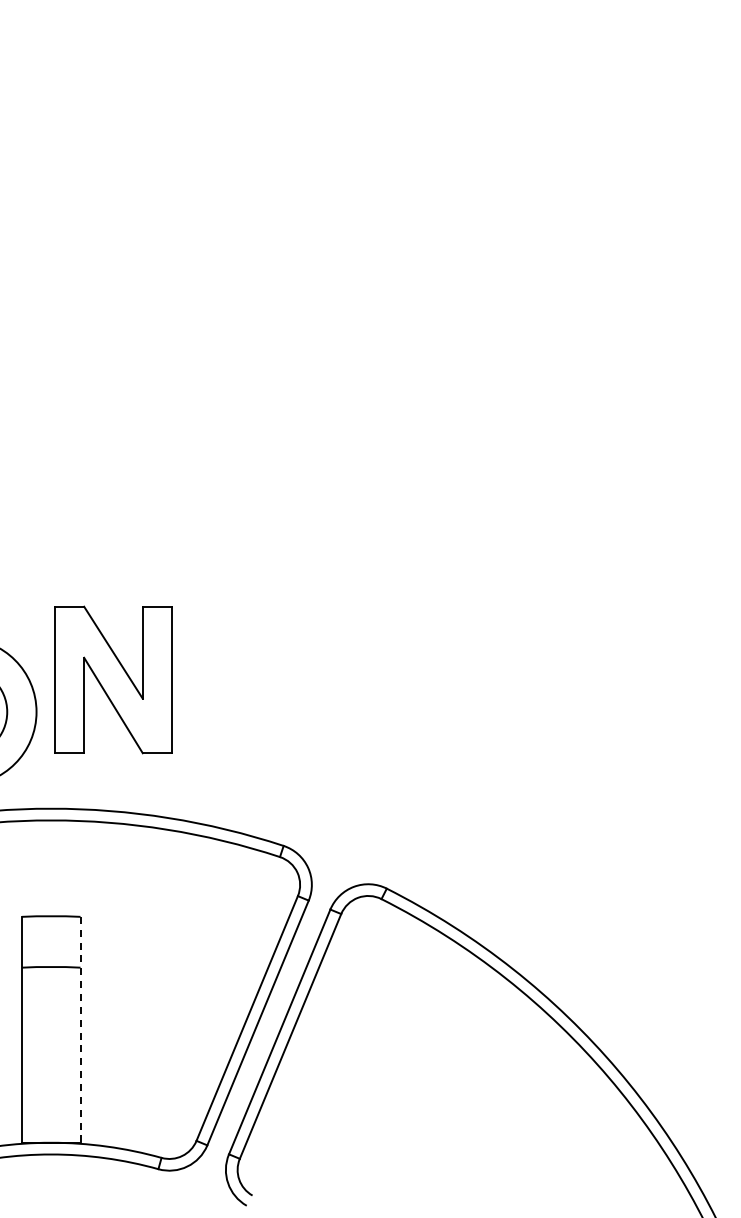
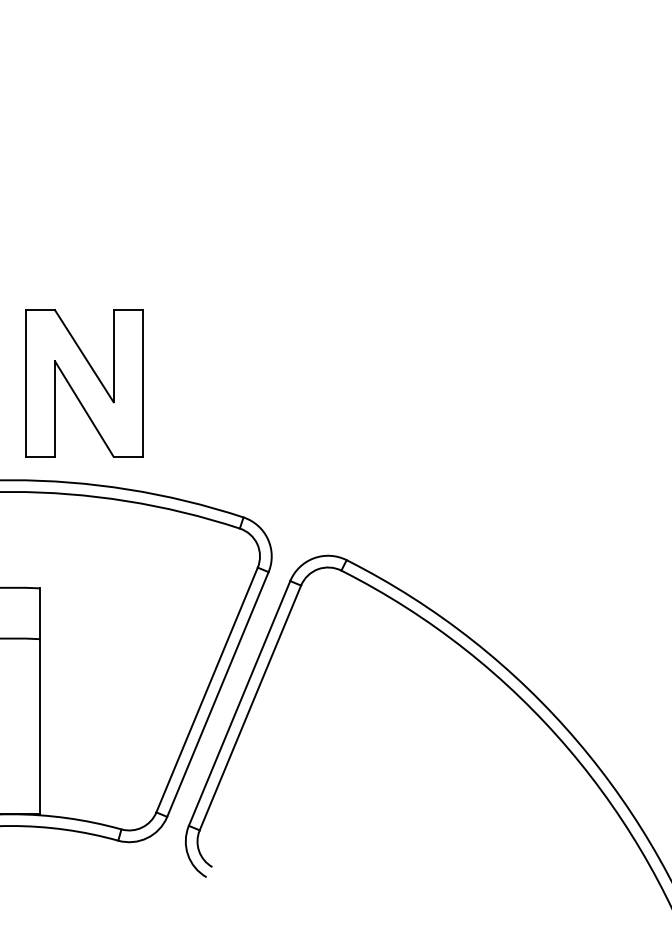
part: (113, 679) -> (84, 383), moved
line: (80, 1029) -> (40, 701), dashed -> solid

